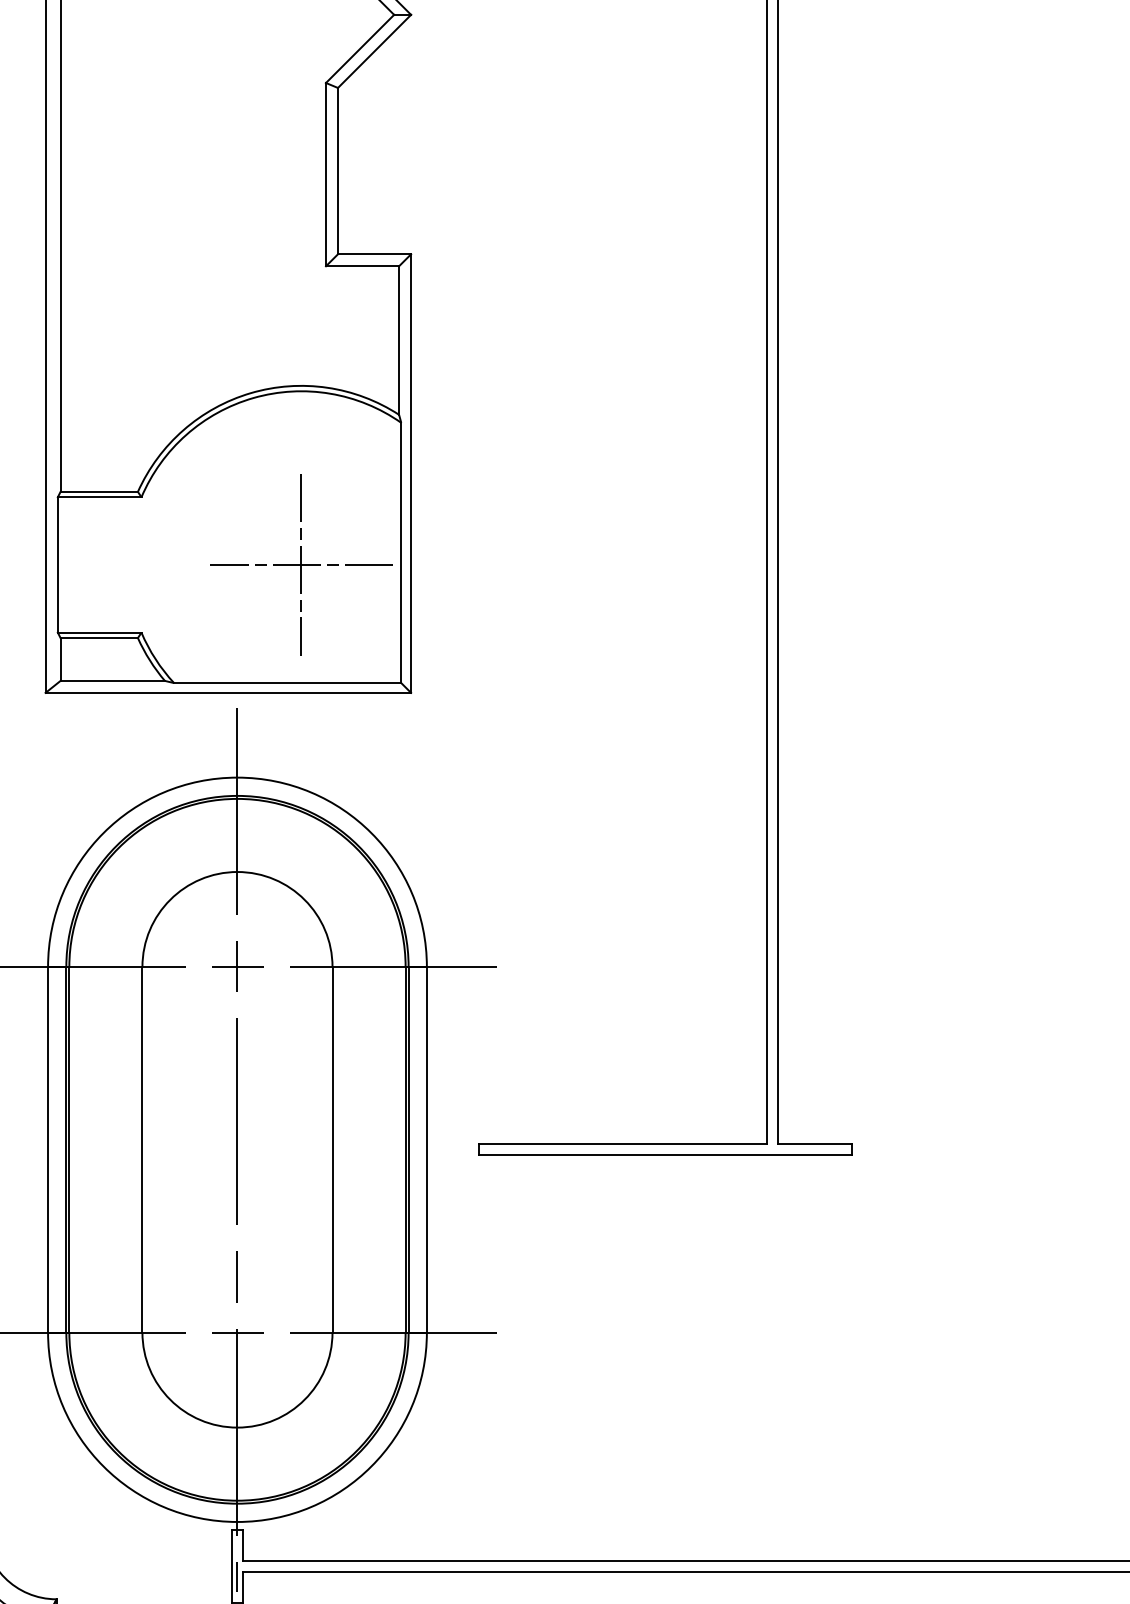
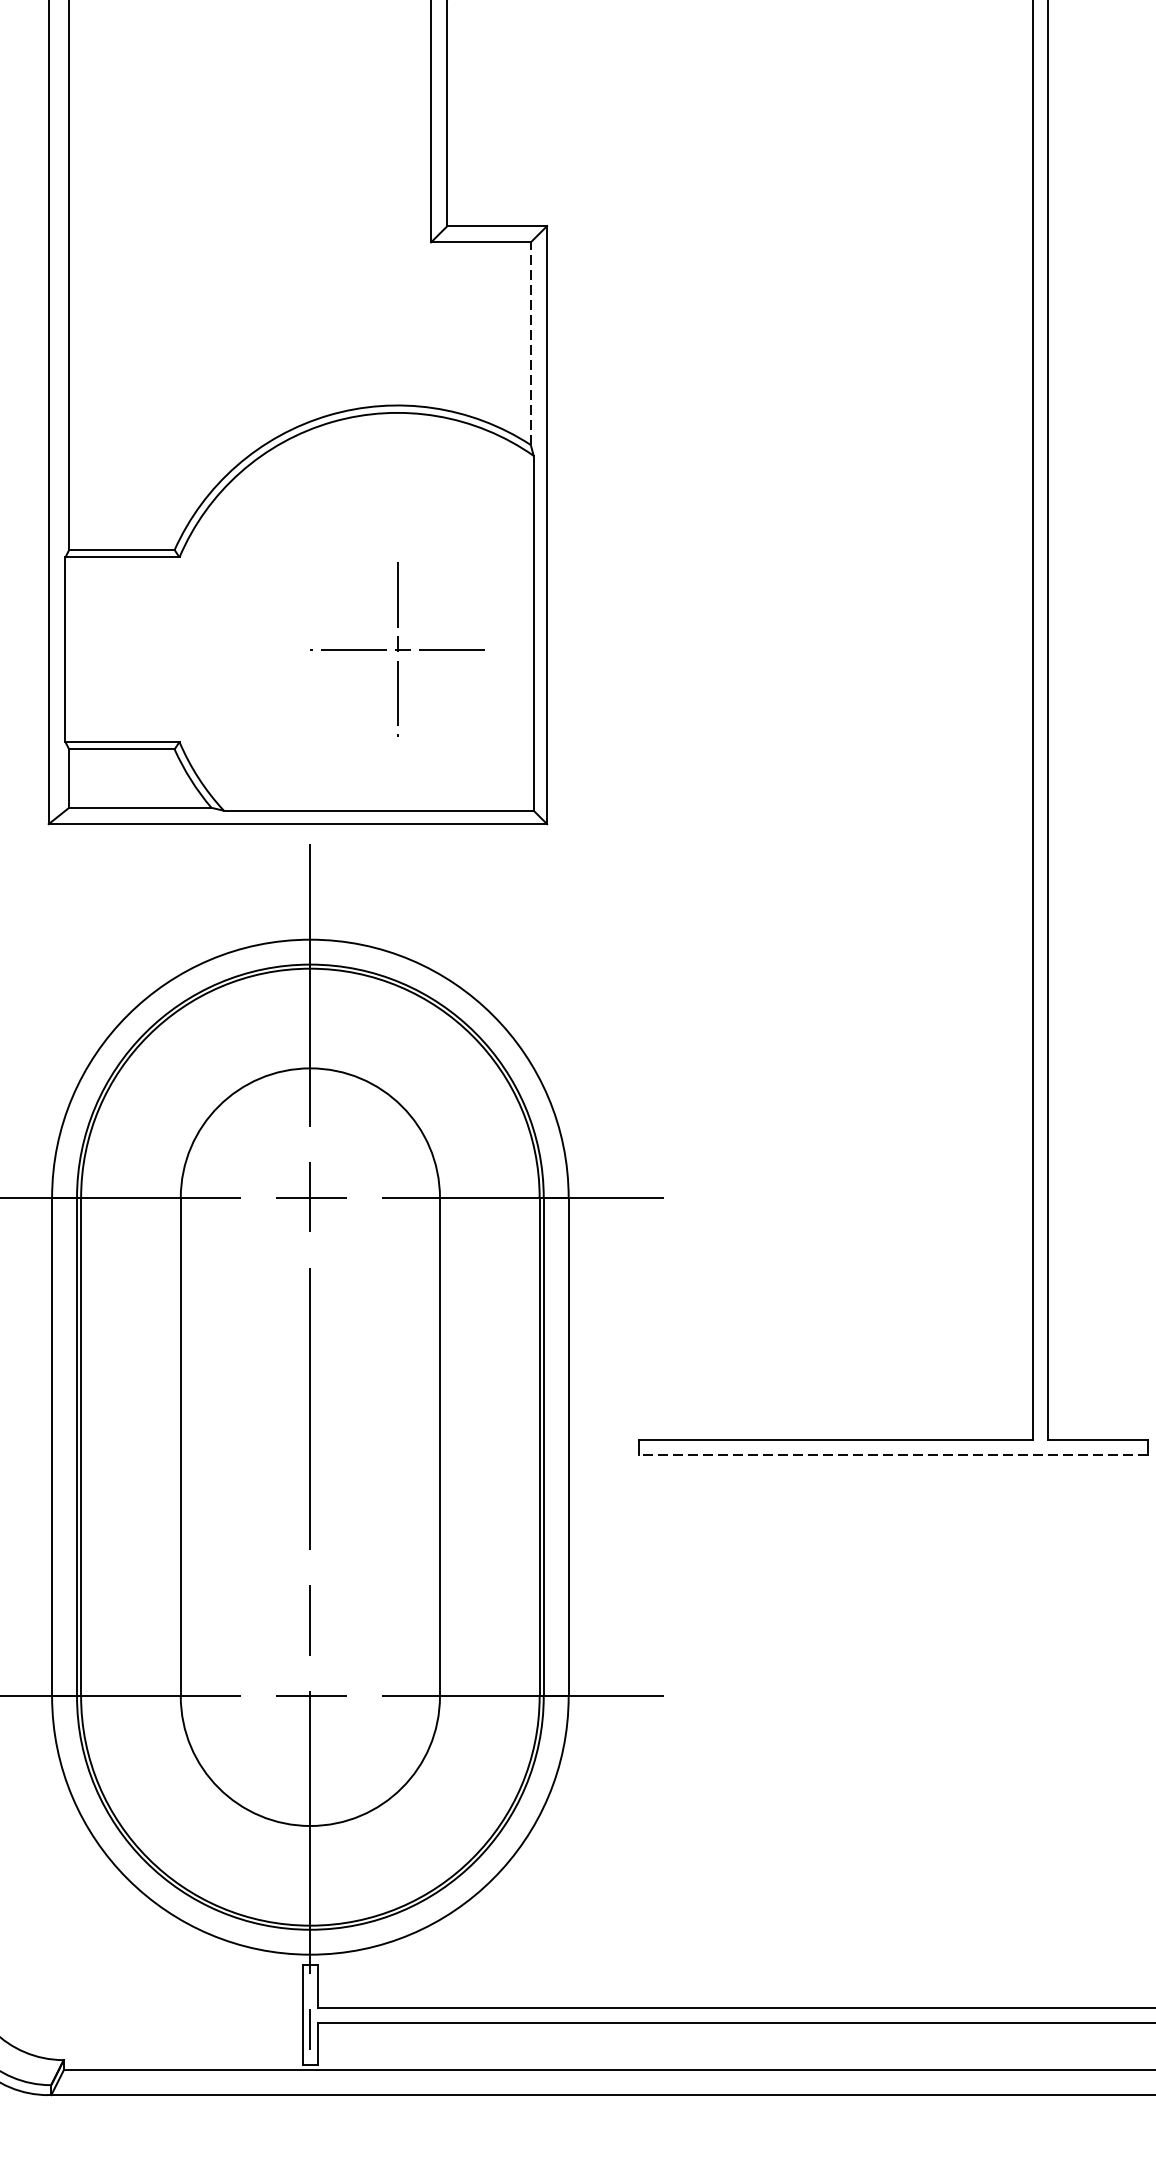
line: (399, 340) -> (531, 343), solid -> dashed
part: (301, 564) -> (397, 649), size x0.7
line: (664, 1155) -> (892, 1454), solid -> dashed

